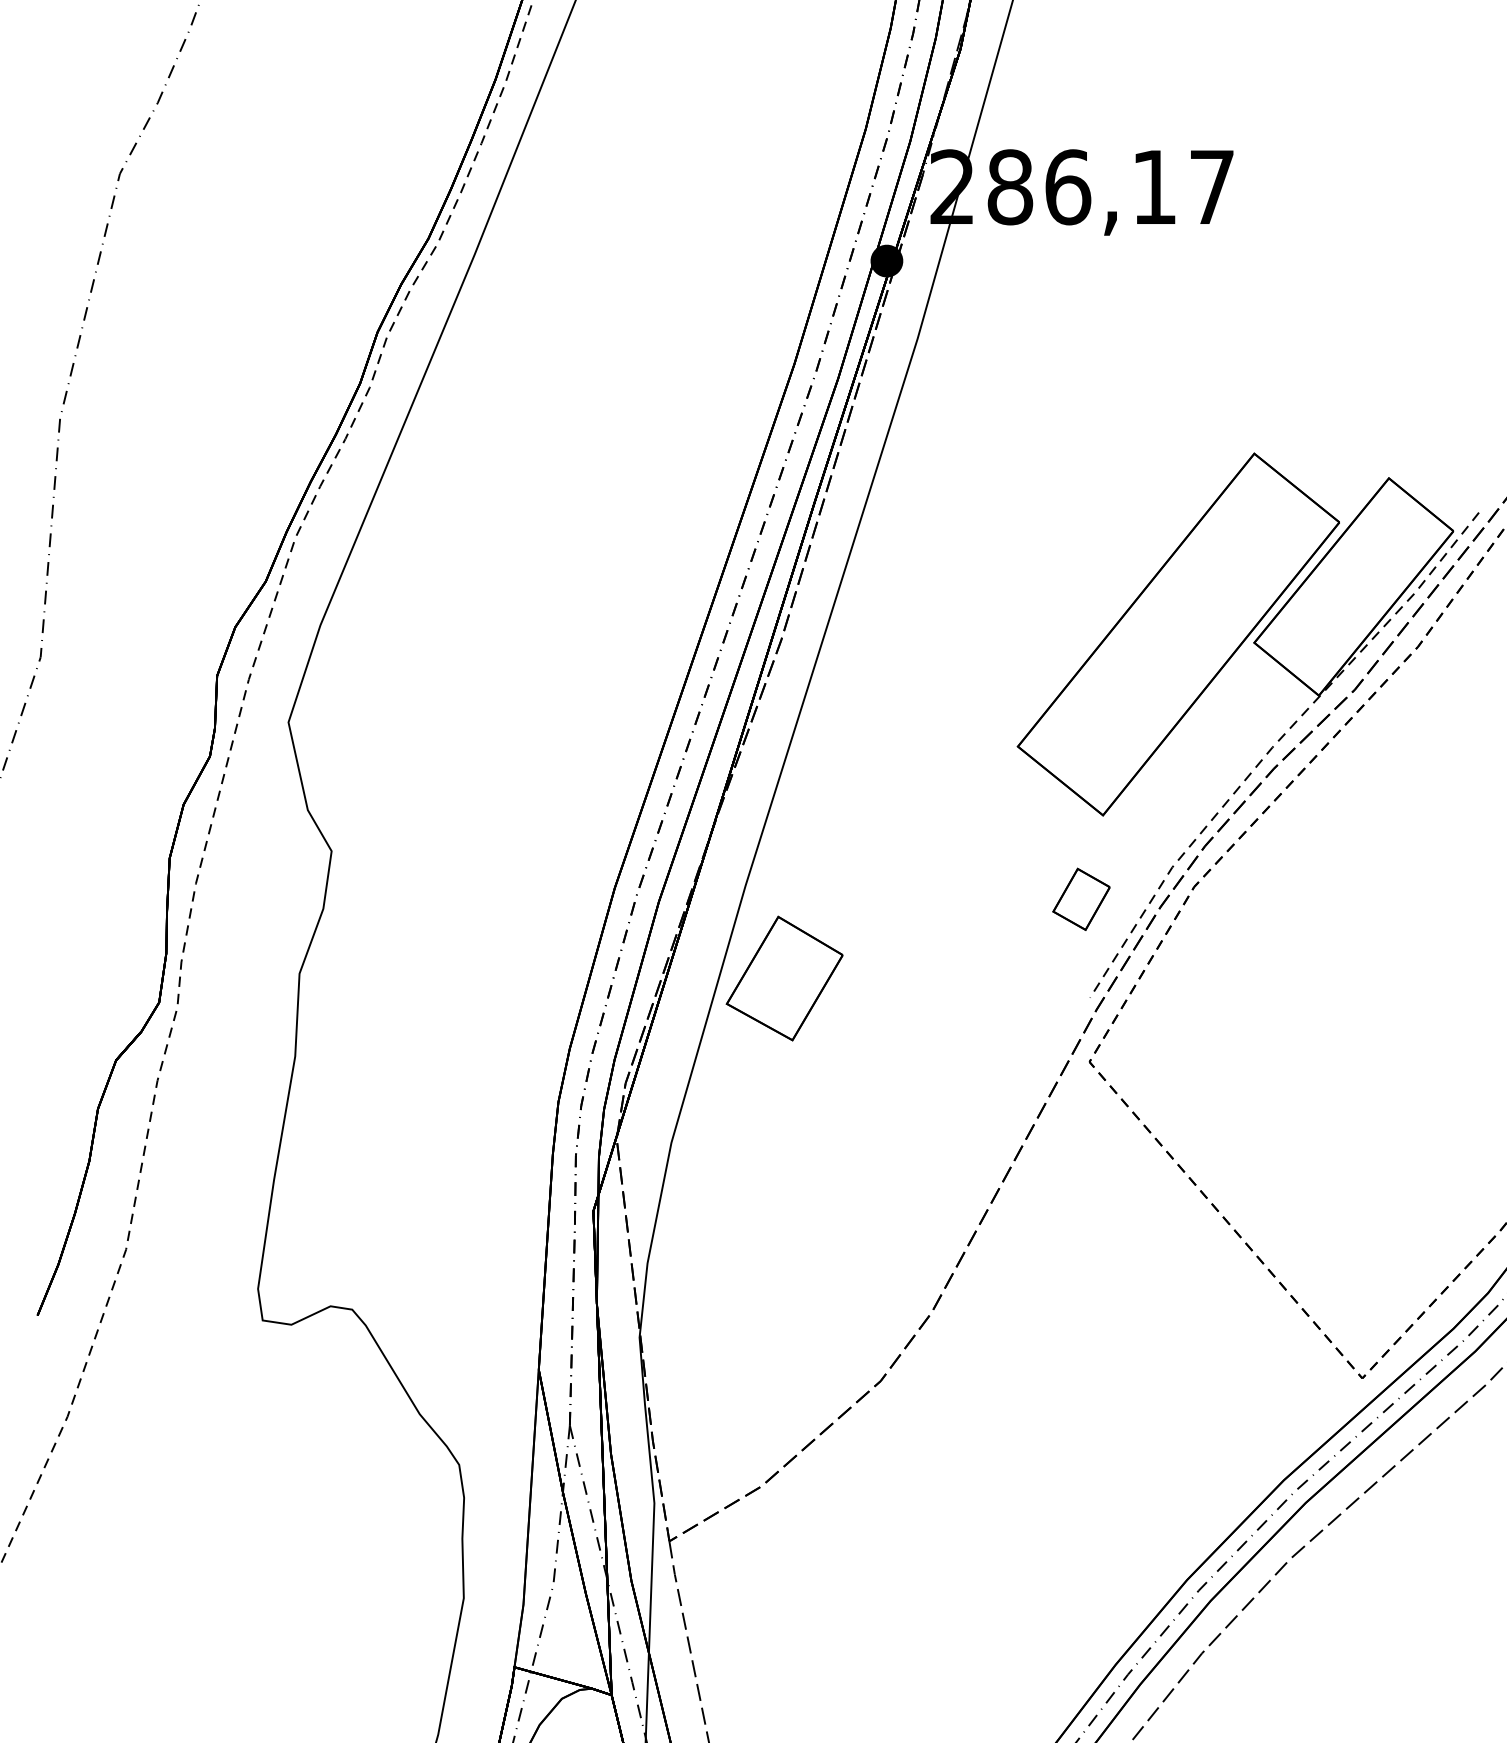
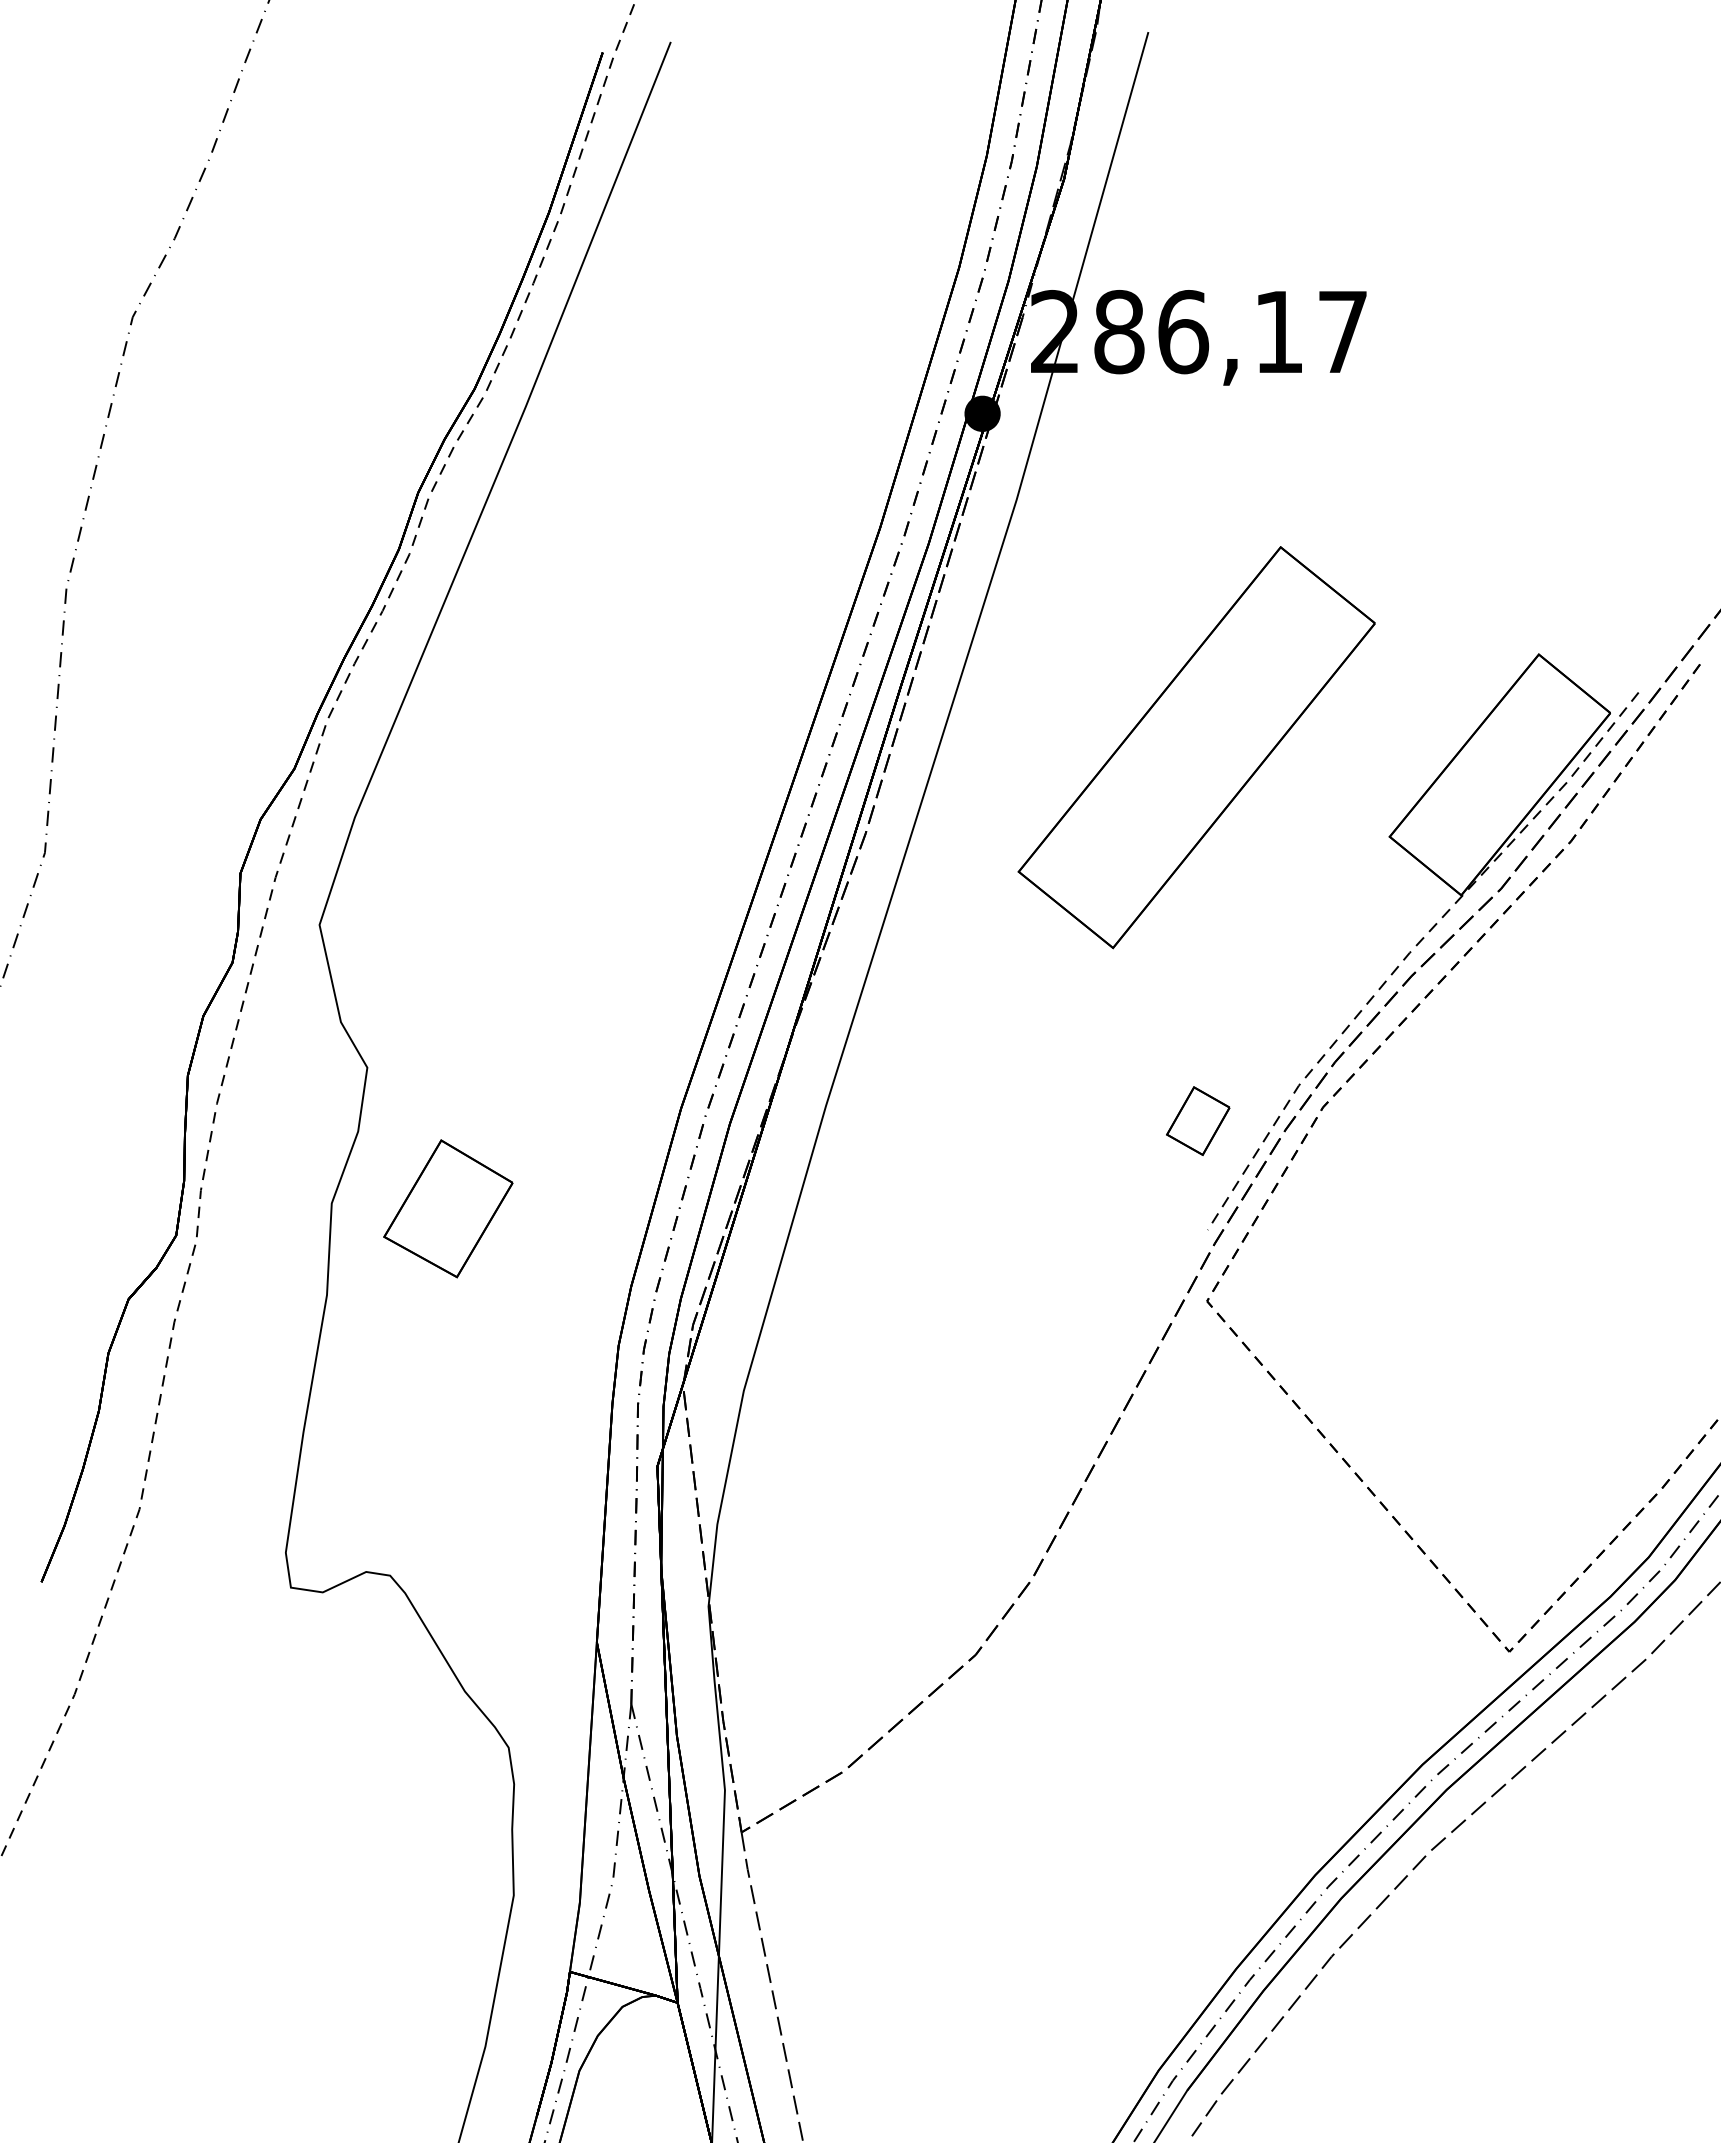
part: (1178, 634) -> (1196, 747), moved
part: (784, 978) -> (448, 1208), moved

